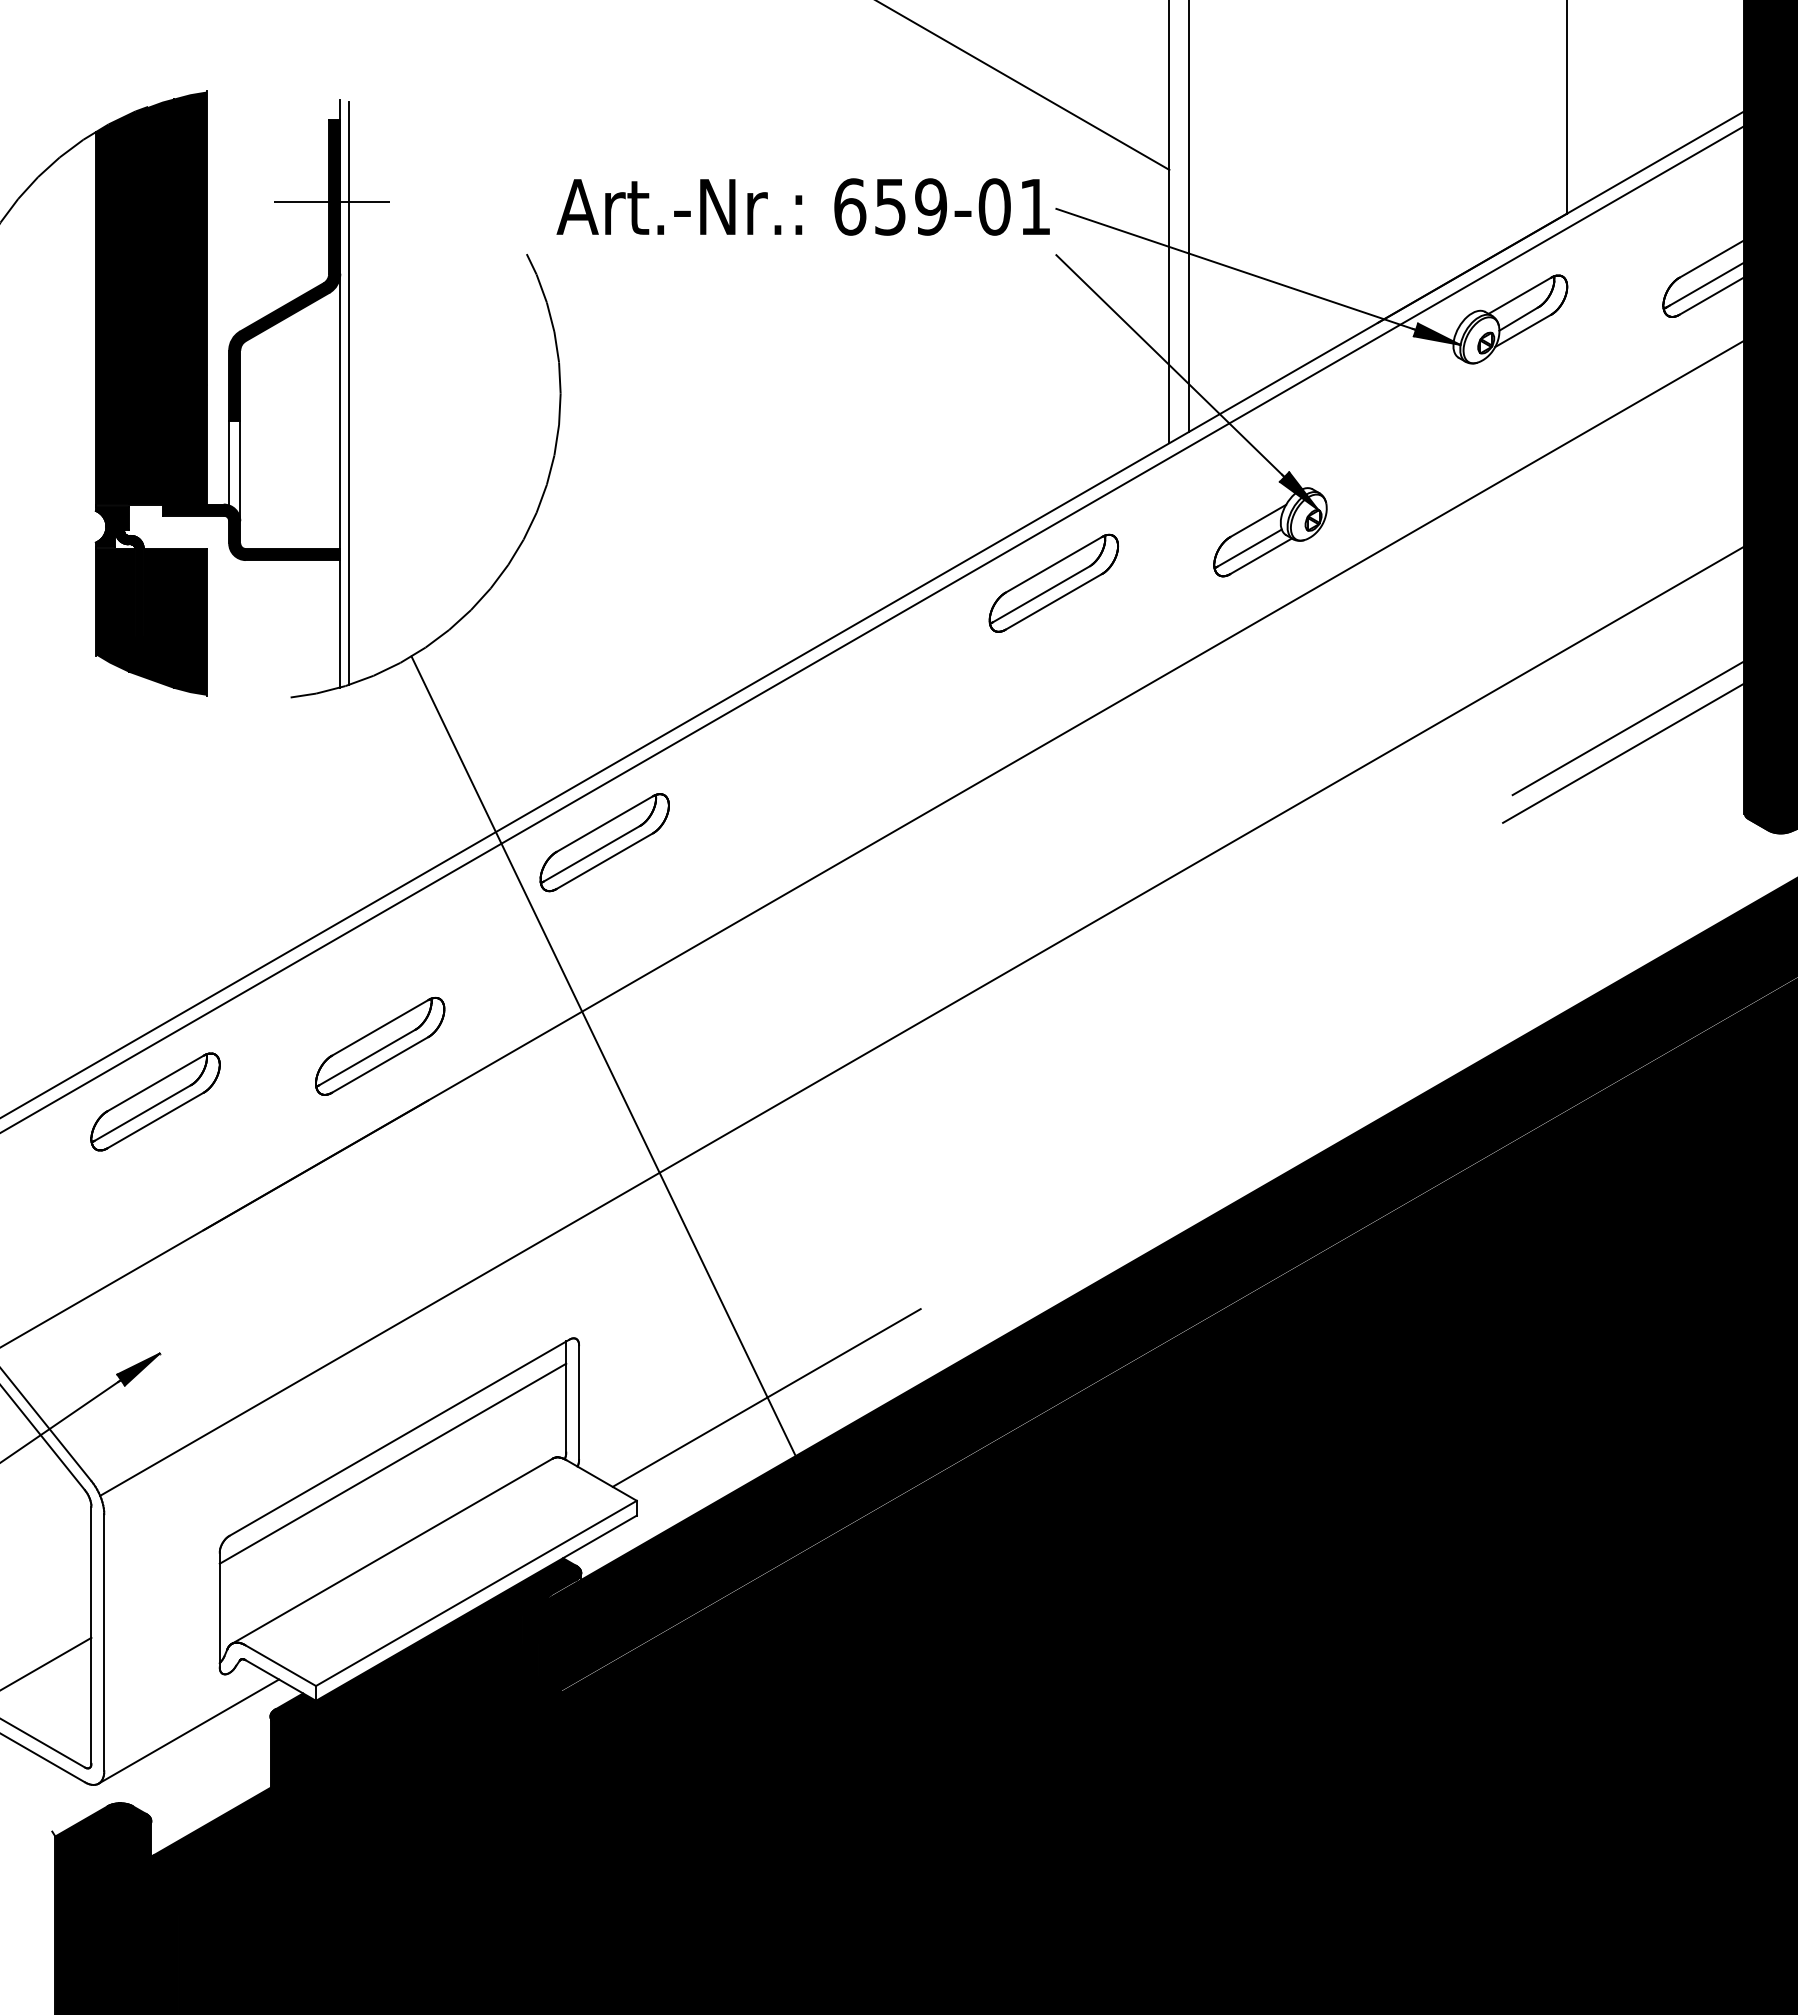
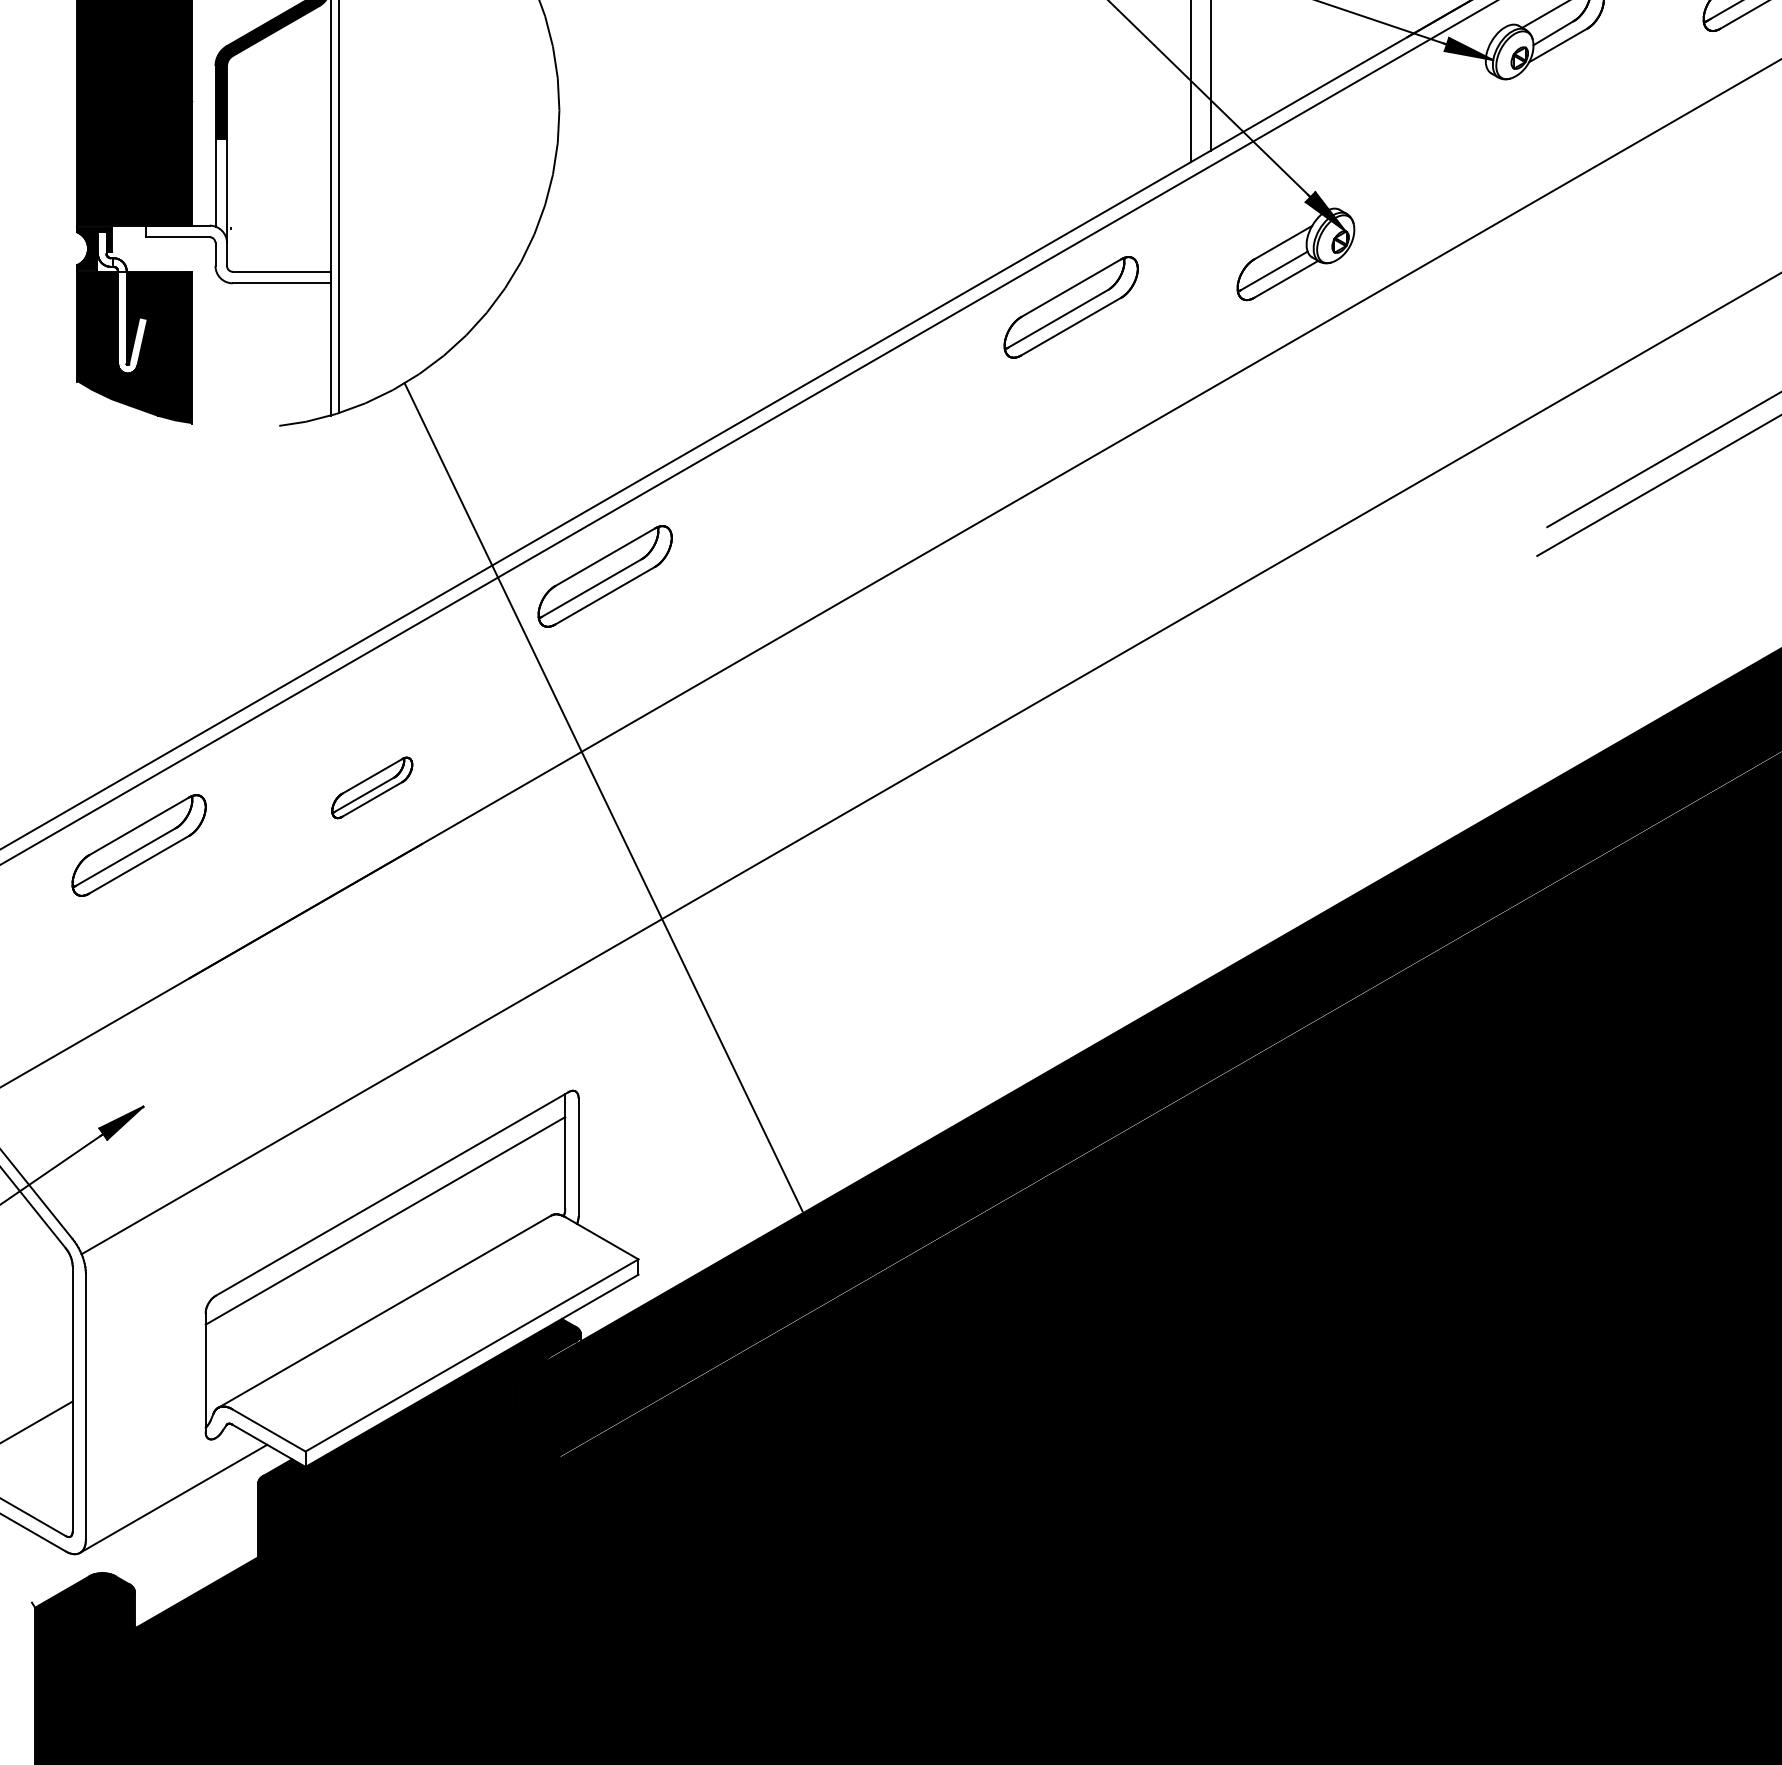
fill: (251, 532) -> (238, 254), removed
fill: (139, 578) -> (122, 302), removed
part: (380, 1046) -> (372, 787), size x0.6
line: (766, 1397) -> (773, 1152), removed

